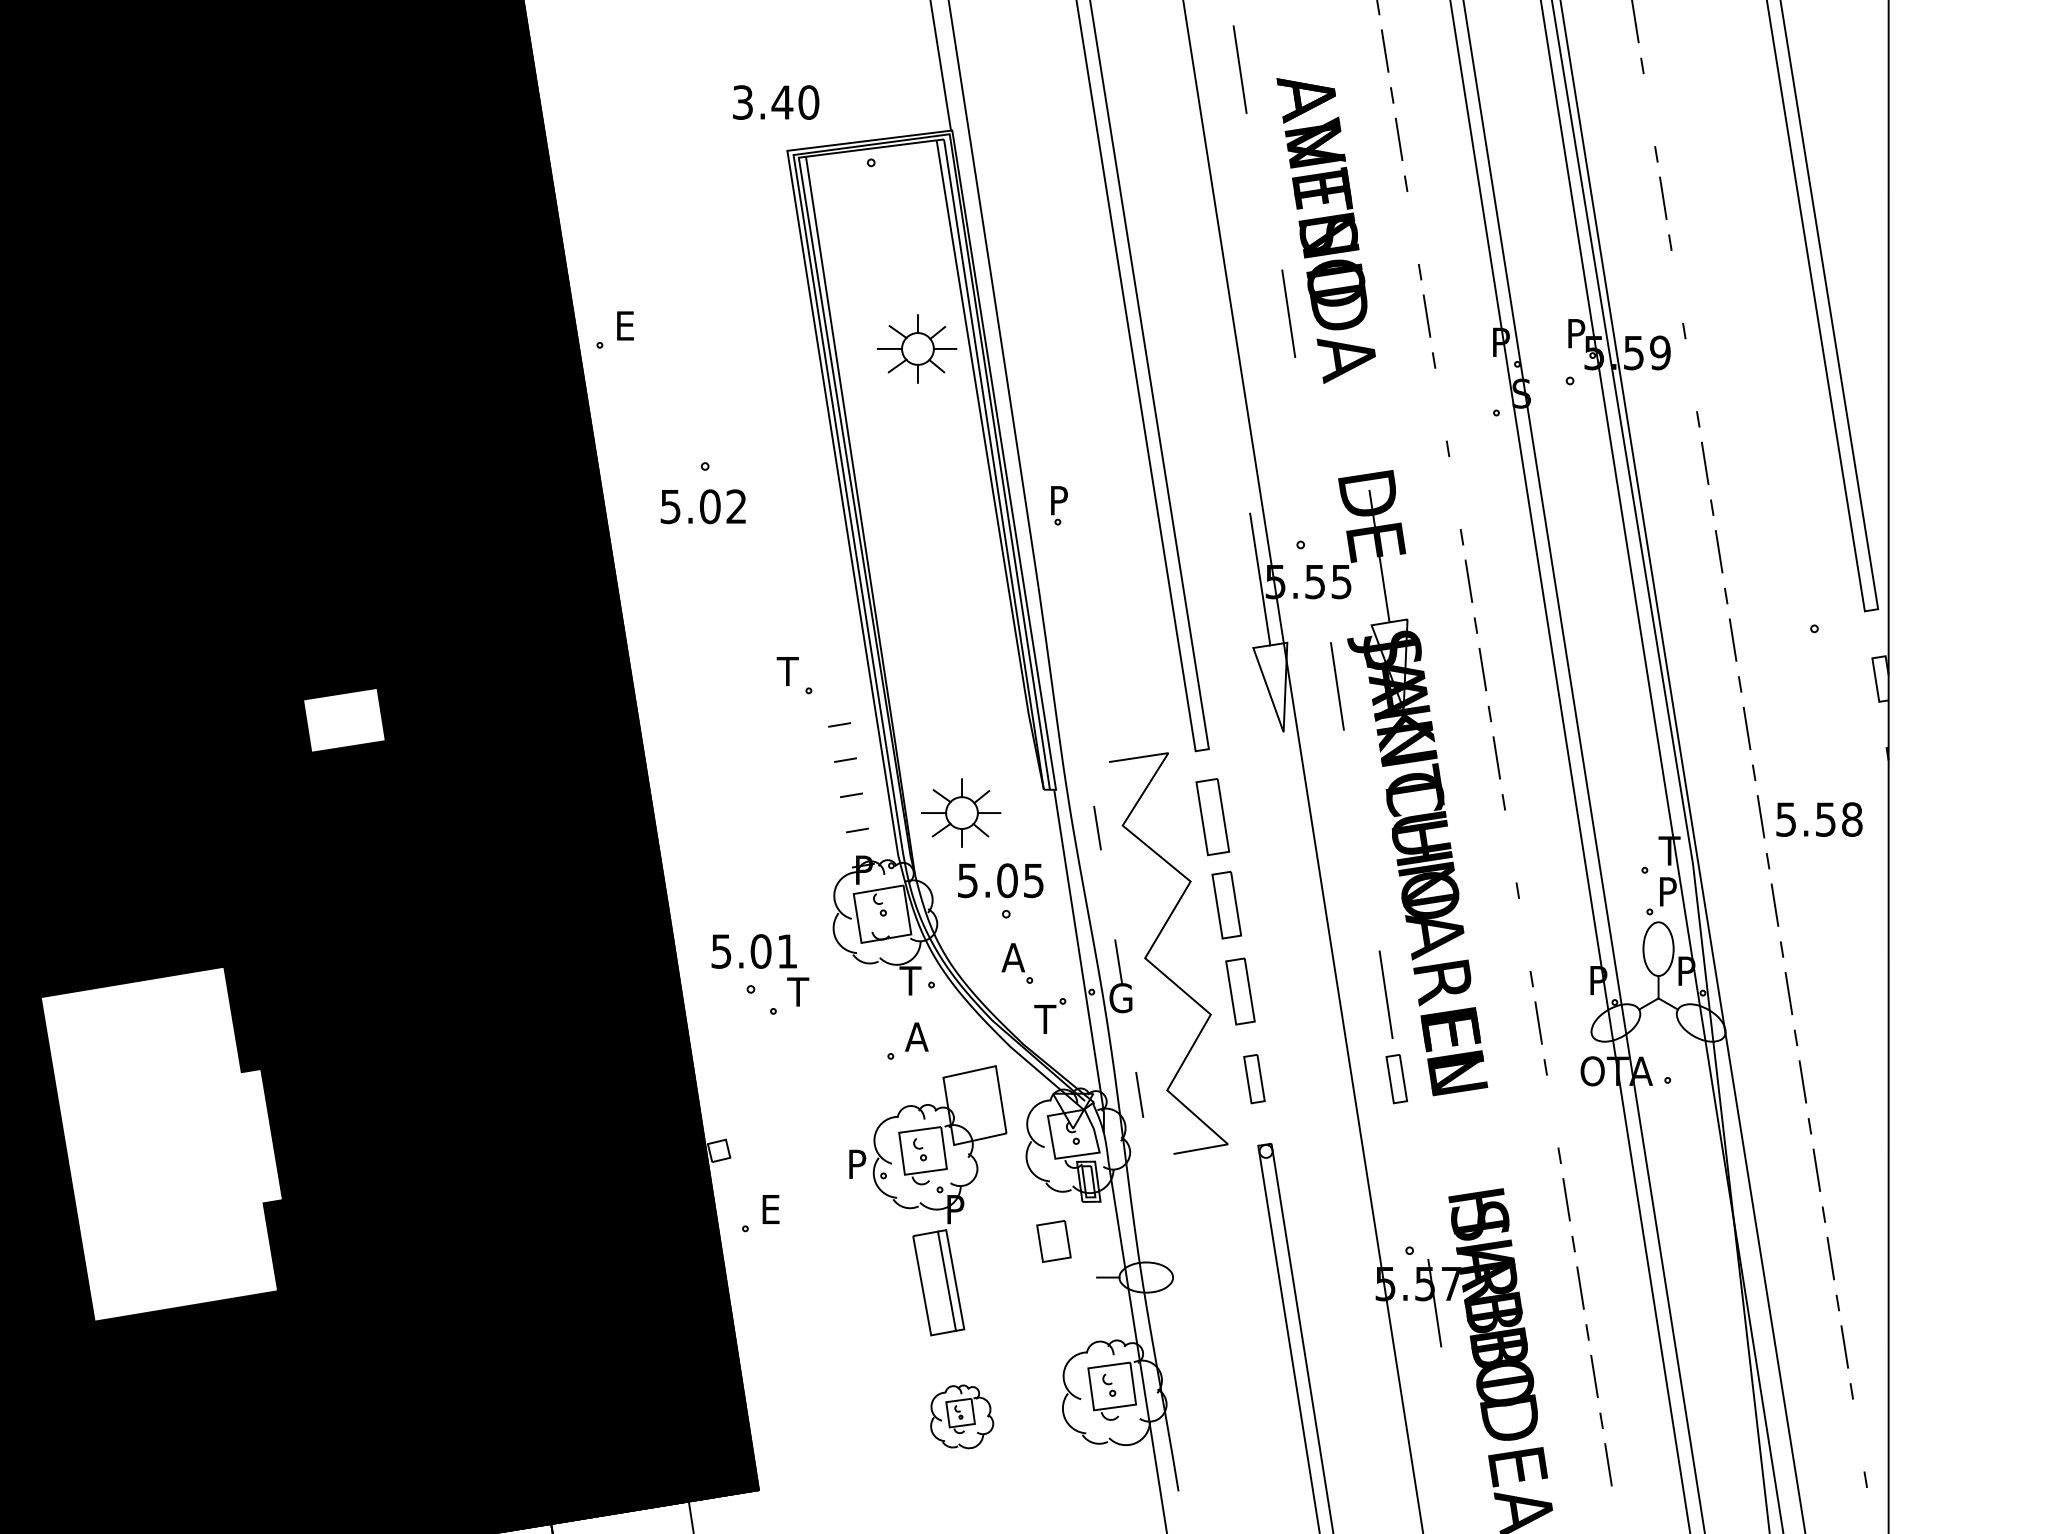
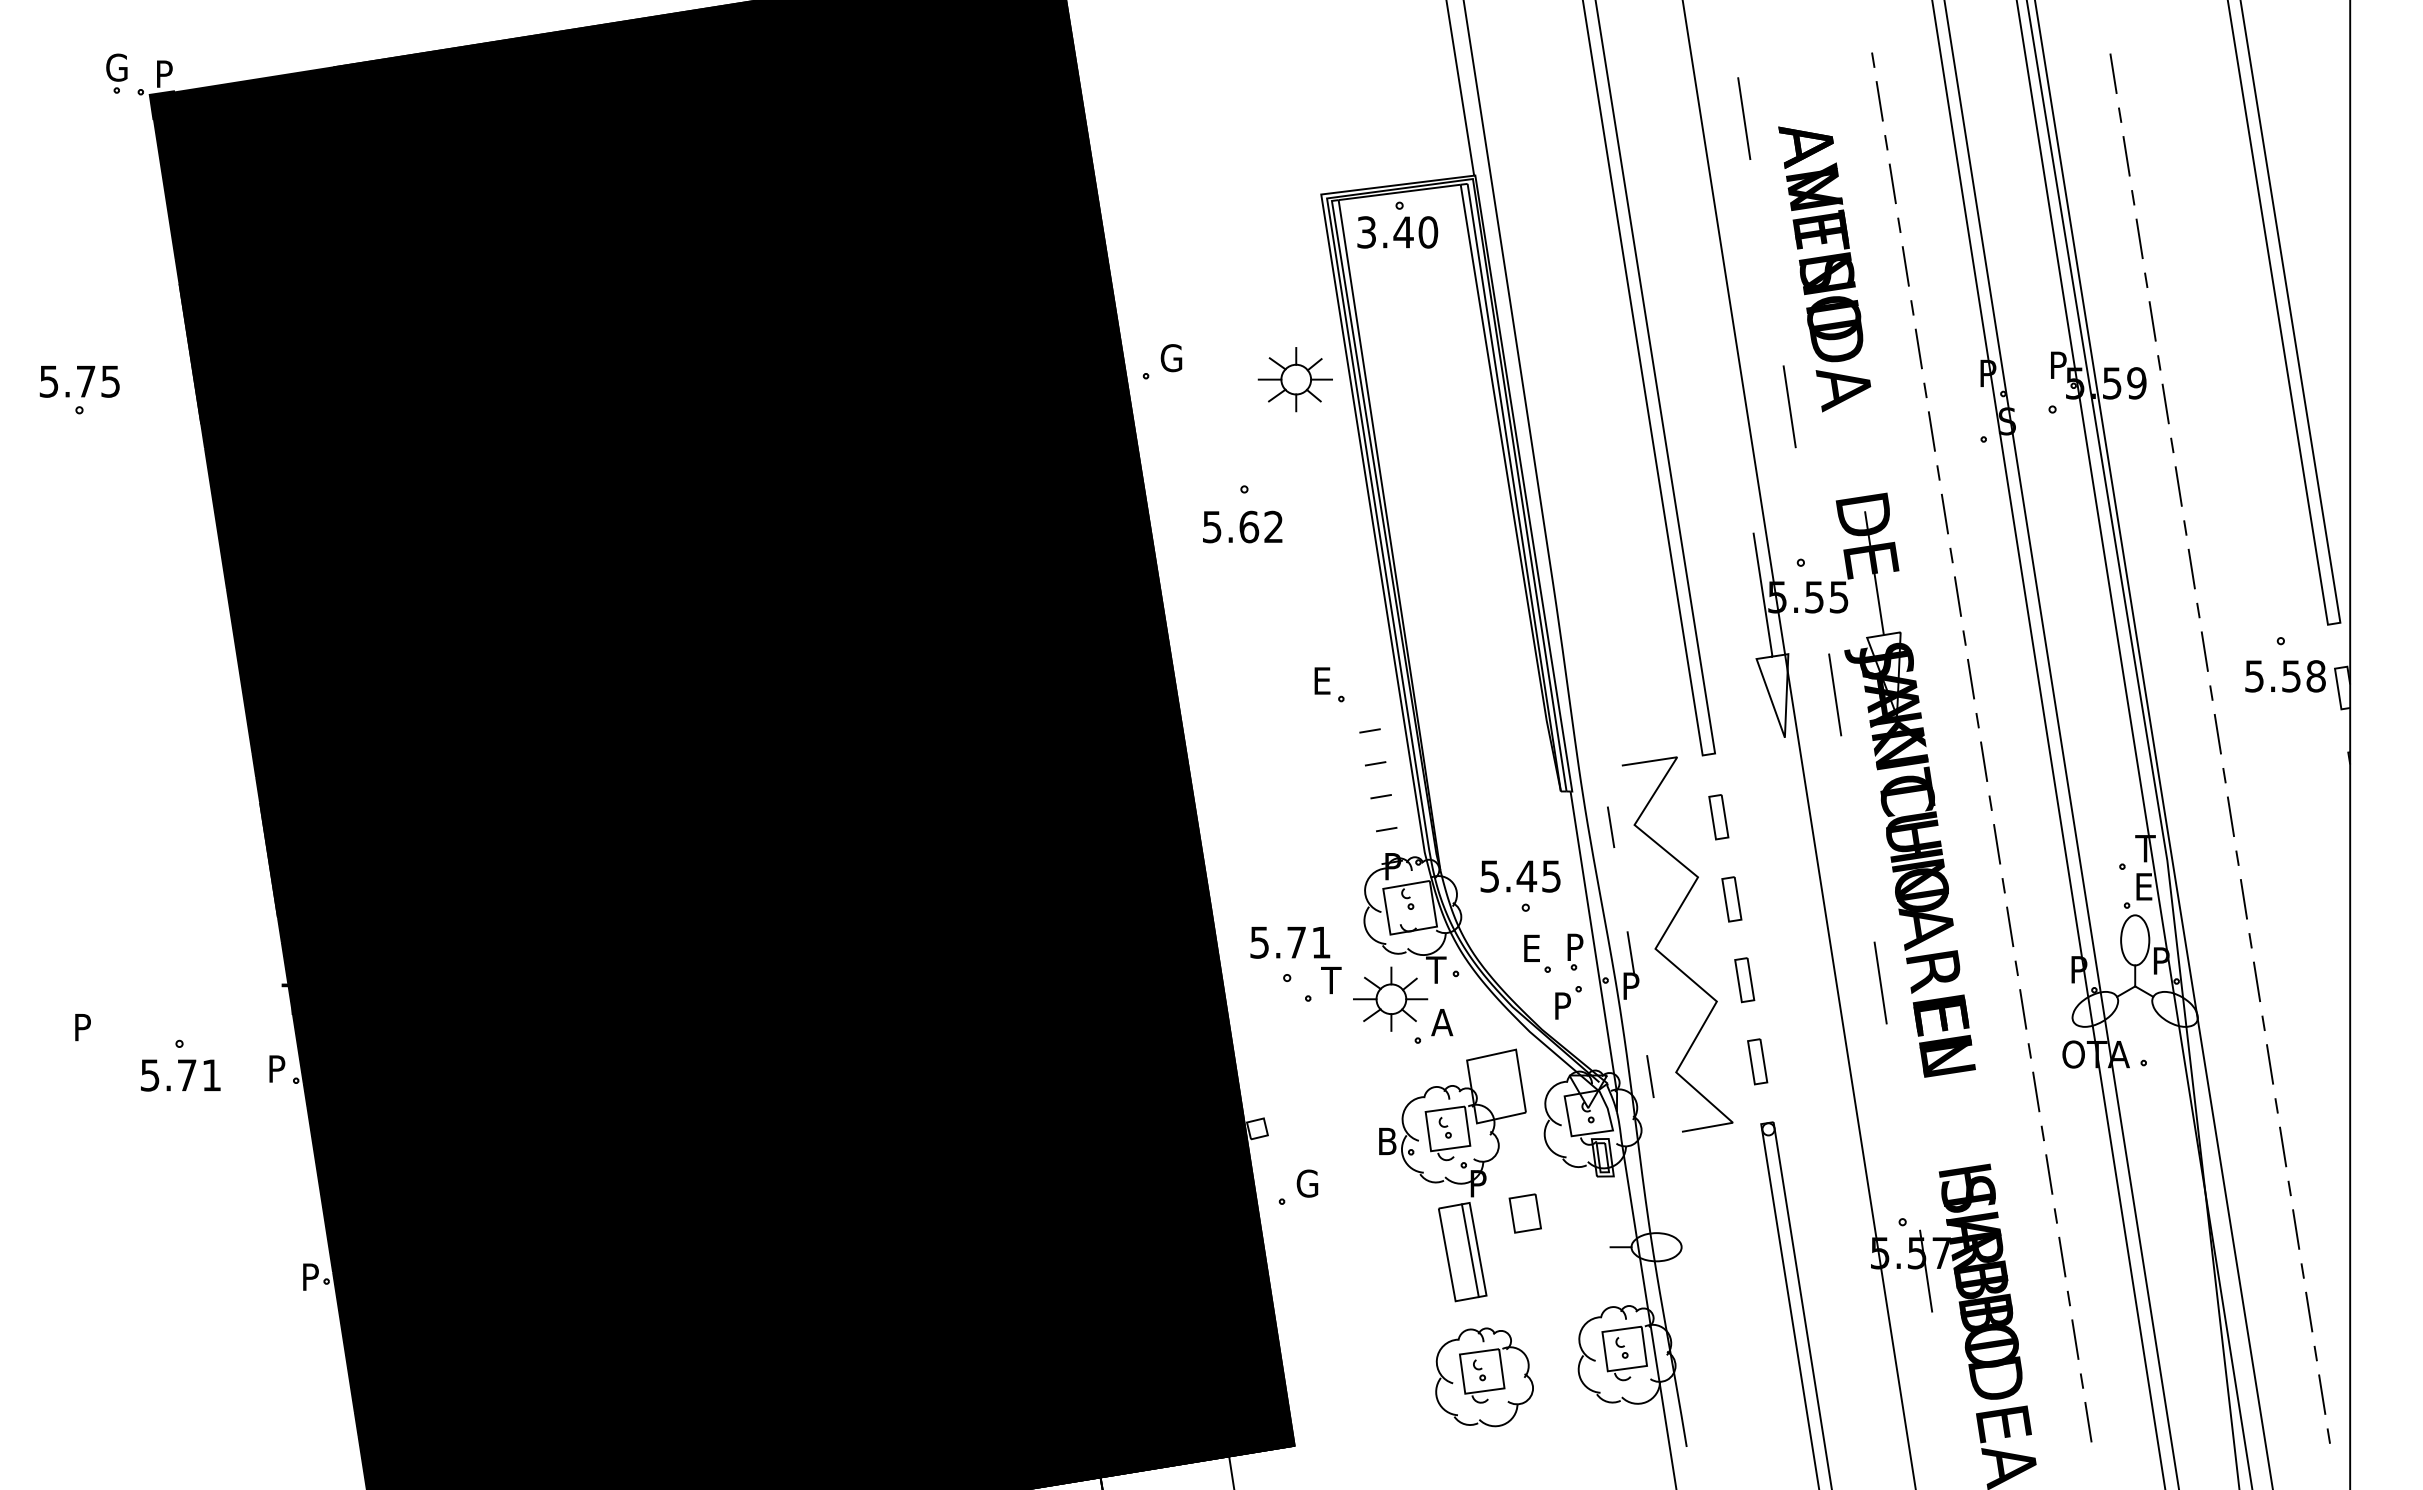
text: (775, 102) -> (1397, 232), moved
line: (1649, 110) -> (2126, 156), added
line: (1412, 227) -> (1905, 266), added
line: (1677, 286) -> (2152, 321), added
line: (1288, 313) -> (1789, 406), moved
text: (627, 326) -> (1171, 358), E -> G
part: (916, 348) -> (1294, 379), moved
line: (1690, 374) -> (2165, 403), added
line: (1440, 404) -> (1931, 431), added
line: (1454, 492) -> (1944, 513), added
part: (1059, 505) -> (1575, 951), moved
text: (710, 506) -> (1249, 526), 5.02 -> 5.62
text: (787, 670) -> (1321, 680), T -> E
fill: (344, 720) -> (907, 726), added
part: (961, 812) -> (1390, 998), moved
part: (1212, 817) -> (1718, 817), size x0.62
text: (1819, 819) -> (2285, 676), moved
line: (1511, 846) -> (1997, 844), added
text: (1007, 880) -> (1526, 876), 5.05 -> 5.45
text: (1669, 891) -> (2145, 886), P -> E
part: (1226, 905) -> (1731, 899), size x0.71
line: (1525, 934) -> (2010, 926), added
text: (760, 951) -> (1296, 942), 5.01 -> 5.71
text: (1013, 956) -> (1532, 947), A -> E
part: (1240, 992) -> (1744, 980), size x0.71
text: (1120, 998) -> (1632, 986), G -> P
text: (1045, 1018) -> (1562, 1005), T -> P
part: (1396, 1078) -> (1890, 1061), removed
line: (1552, 1110) -> (2036, 1091), added
fill: (161, 1144) -> (736, 1122), added
text: (860, 1164) -> (1389, 1141), P -> B
text: (772, 1209) -> (1307, 1183), E -> G
part: (1053, 1241) -> (1524, 1213), moved
part: (962, 1416) -> (1484, 1377), size x1.67
line: (1859, 1435) -> (2322, 1394), added

